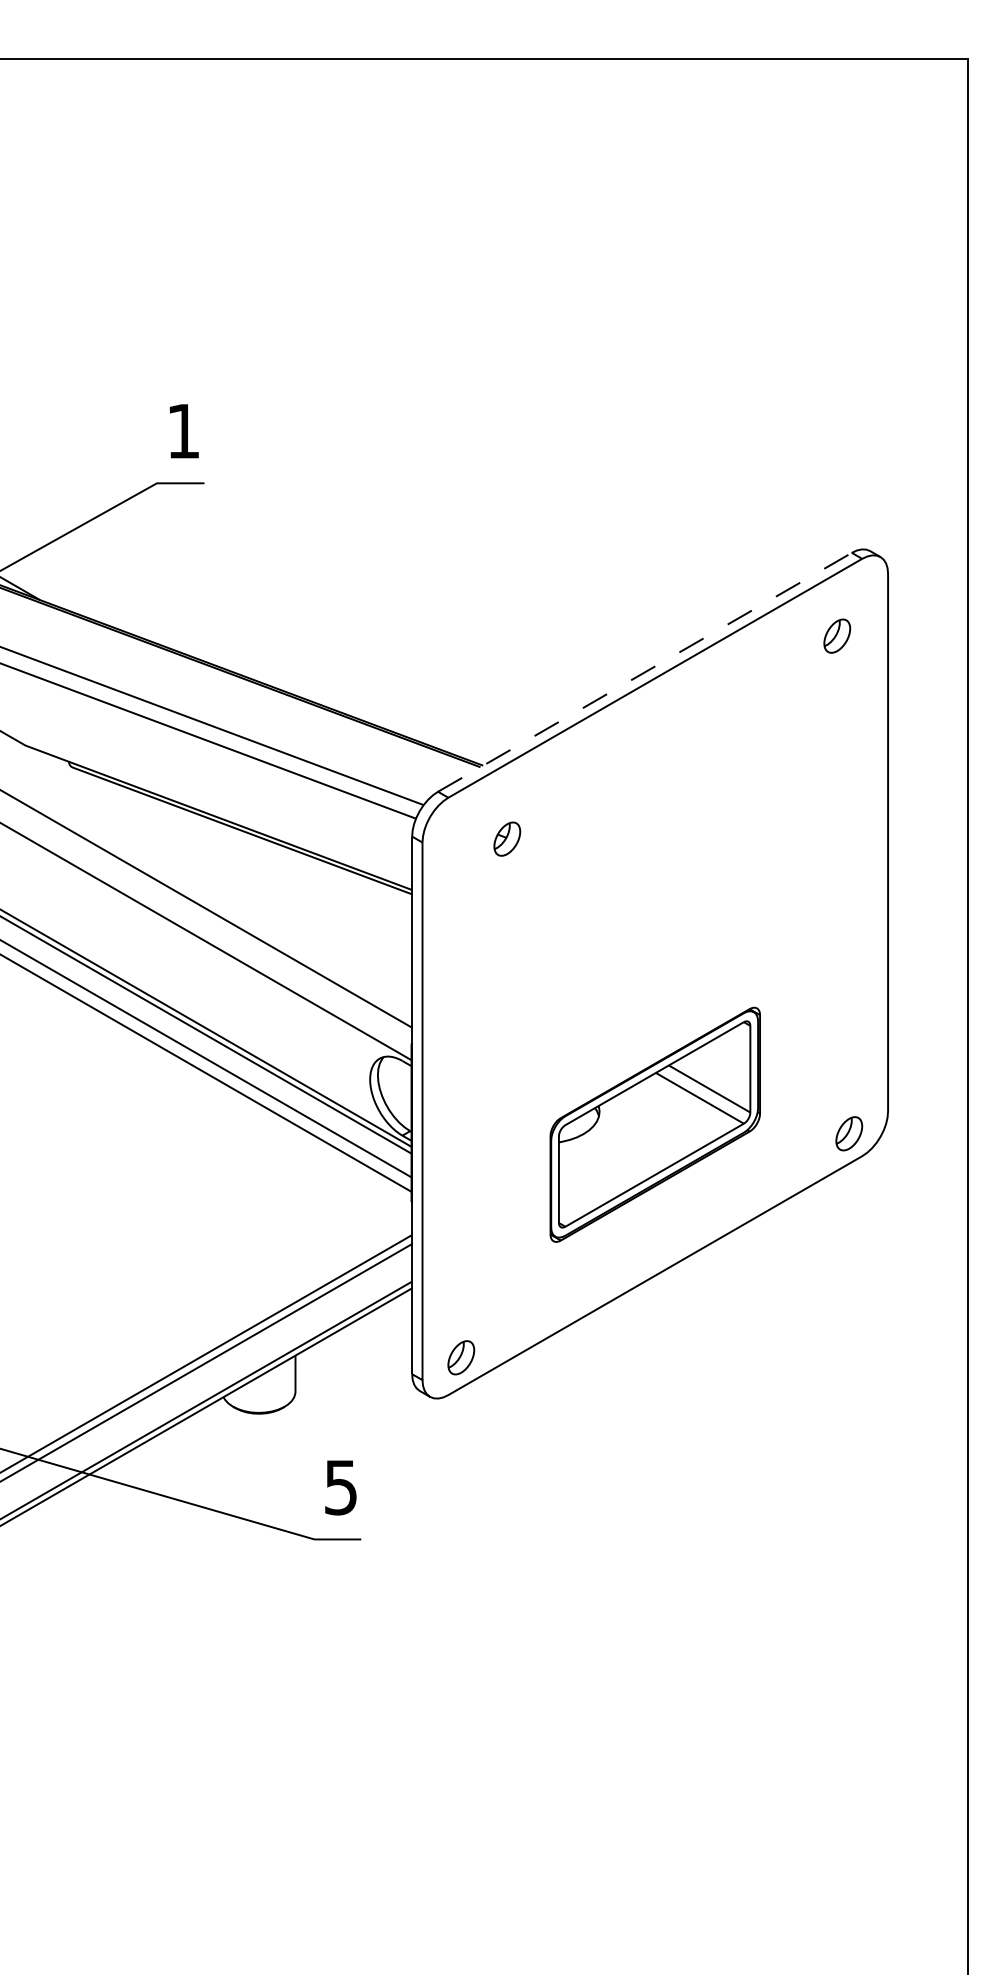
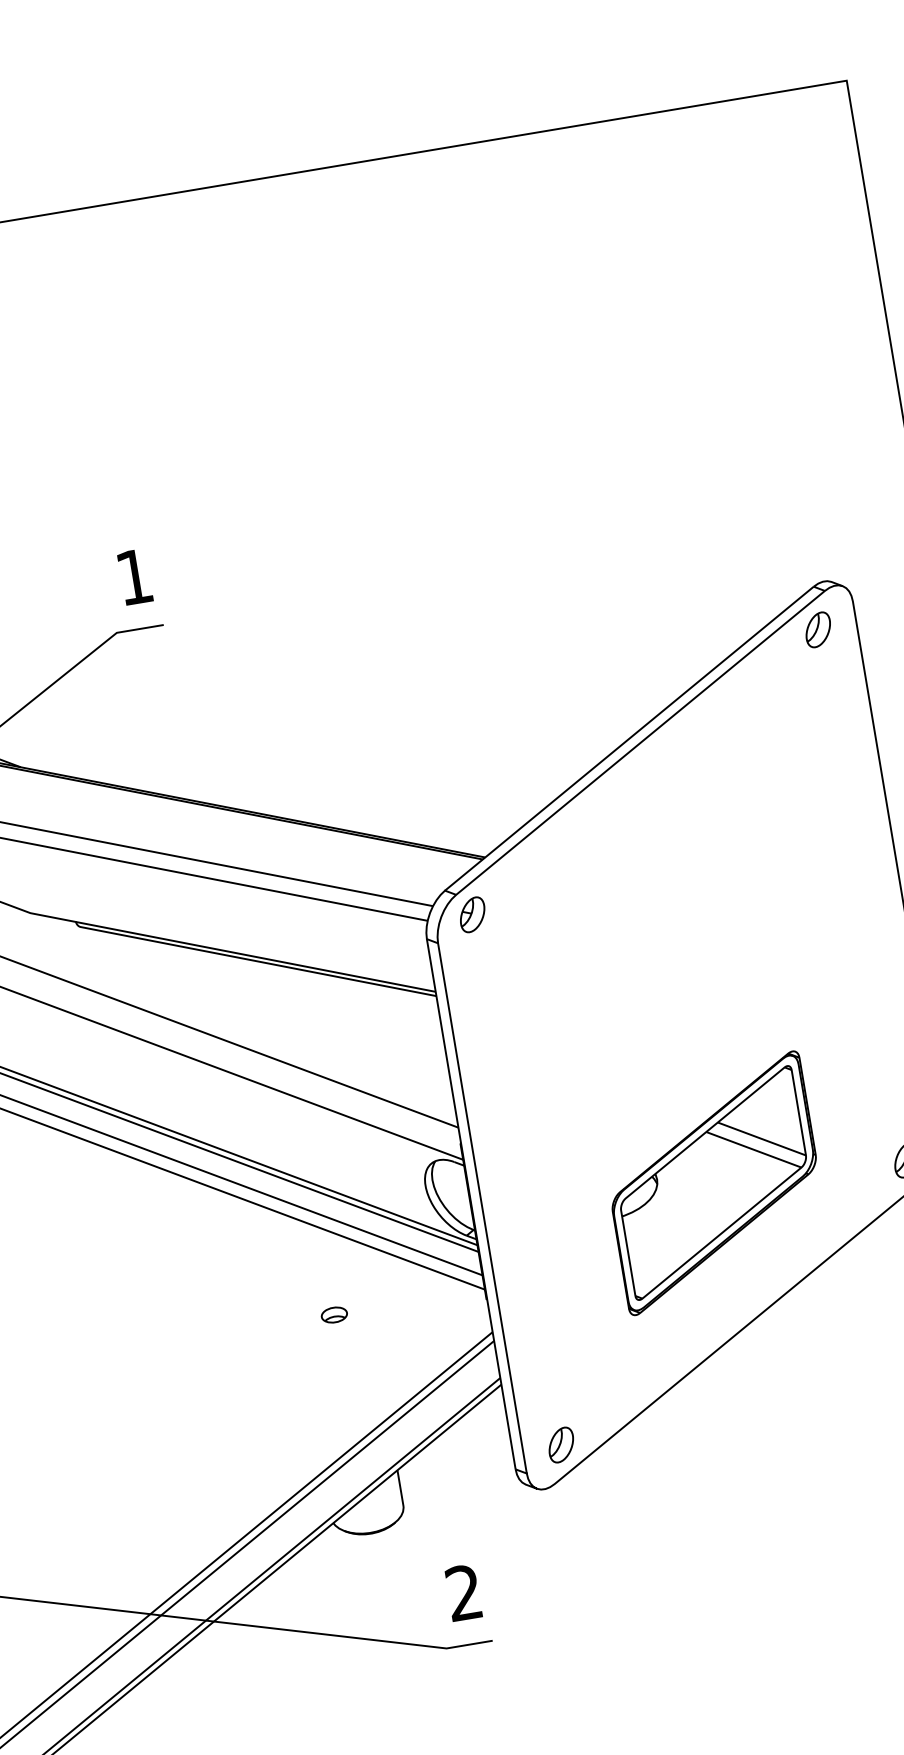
part: (837, 635) -> (818, 629), moved
line: (644, 672) -> (628, 738), dashed -> solid
part: (507, 838) -> (472, 914), moved
part: (258, 1191) -> (333, 1314), added
text: (340, 1487) -> (463, 1592), 5 -> 2

